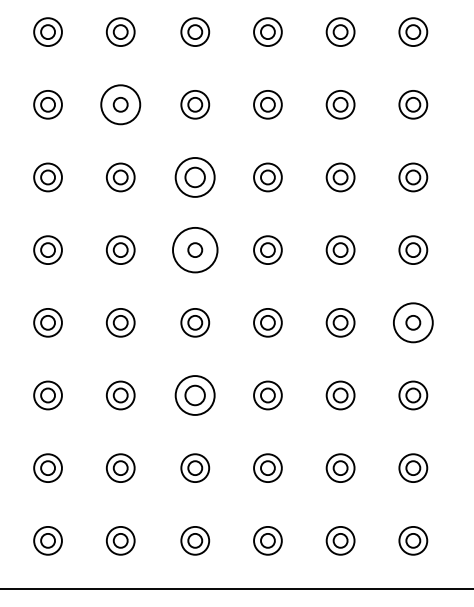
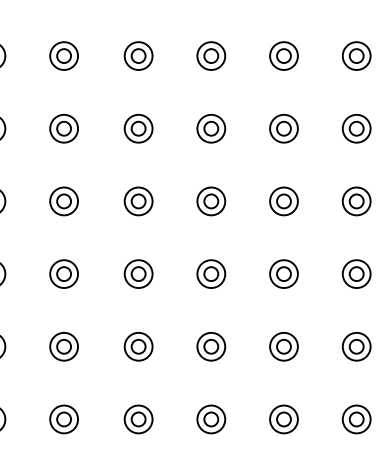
circle: (120, 104) -> (63, 128), size x0.71
part: (195, 177) -> (138, 201), size x0.71
circle: (195, 250) -> (138, 274), size x0.62
circle: (413, 322) -> (356, 346), size x0.71
part: (195, 395) -> (138, 419), size x0.71

